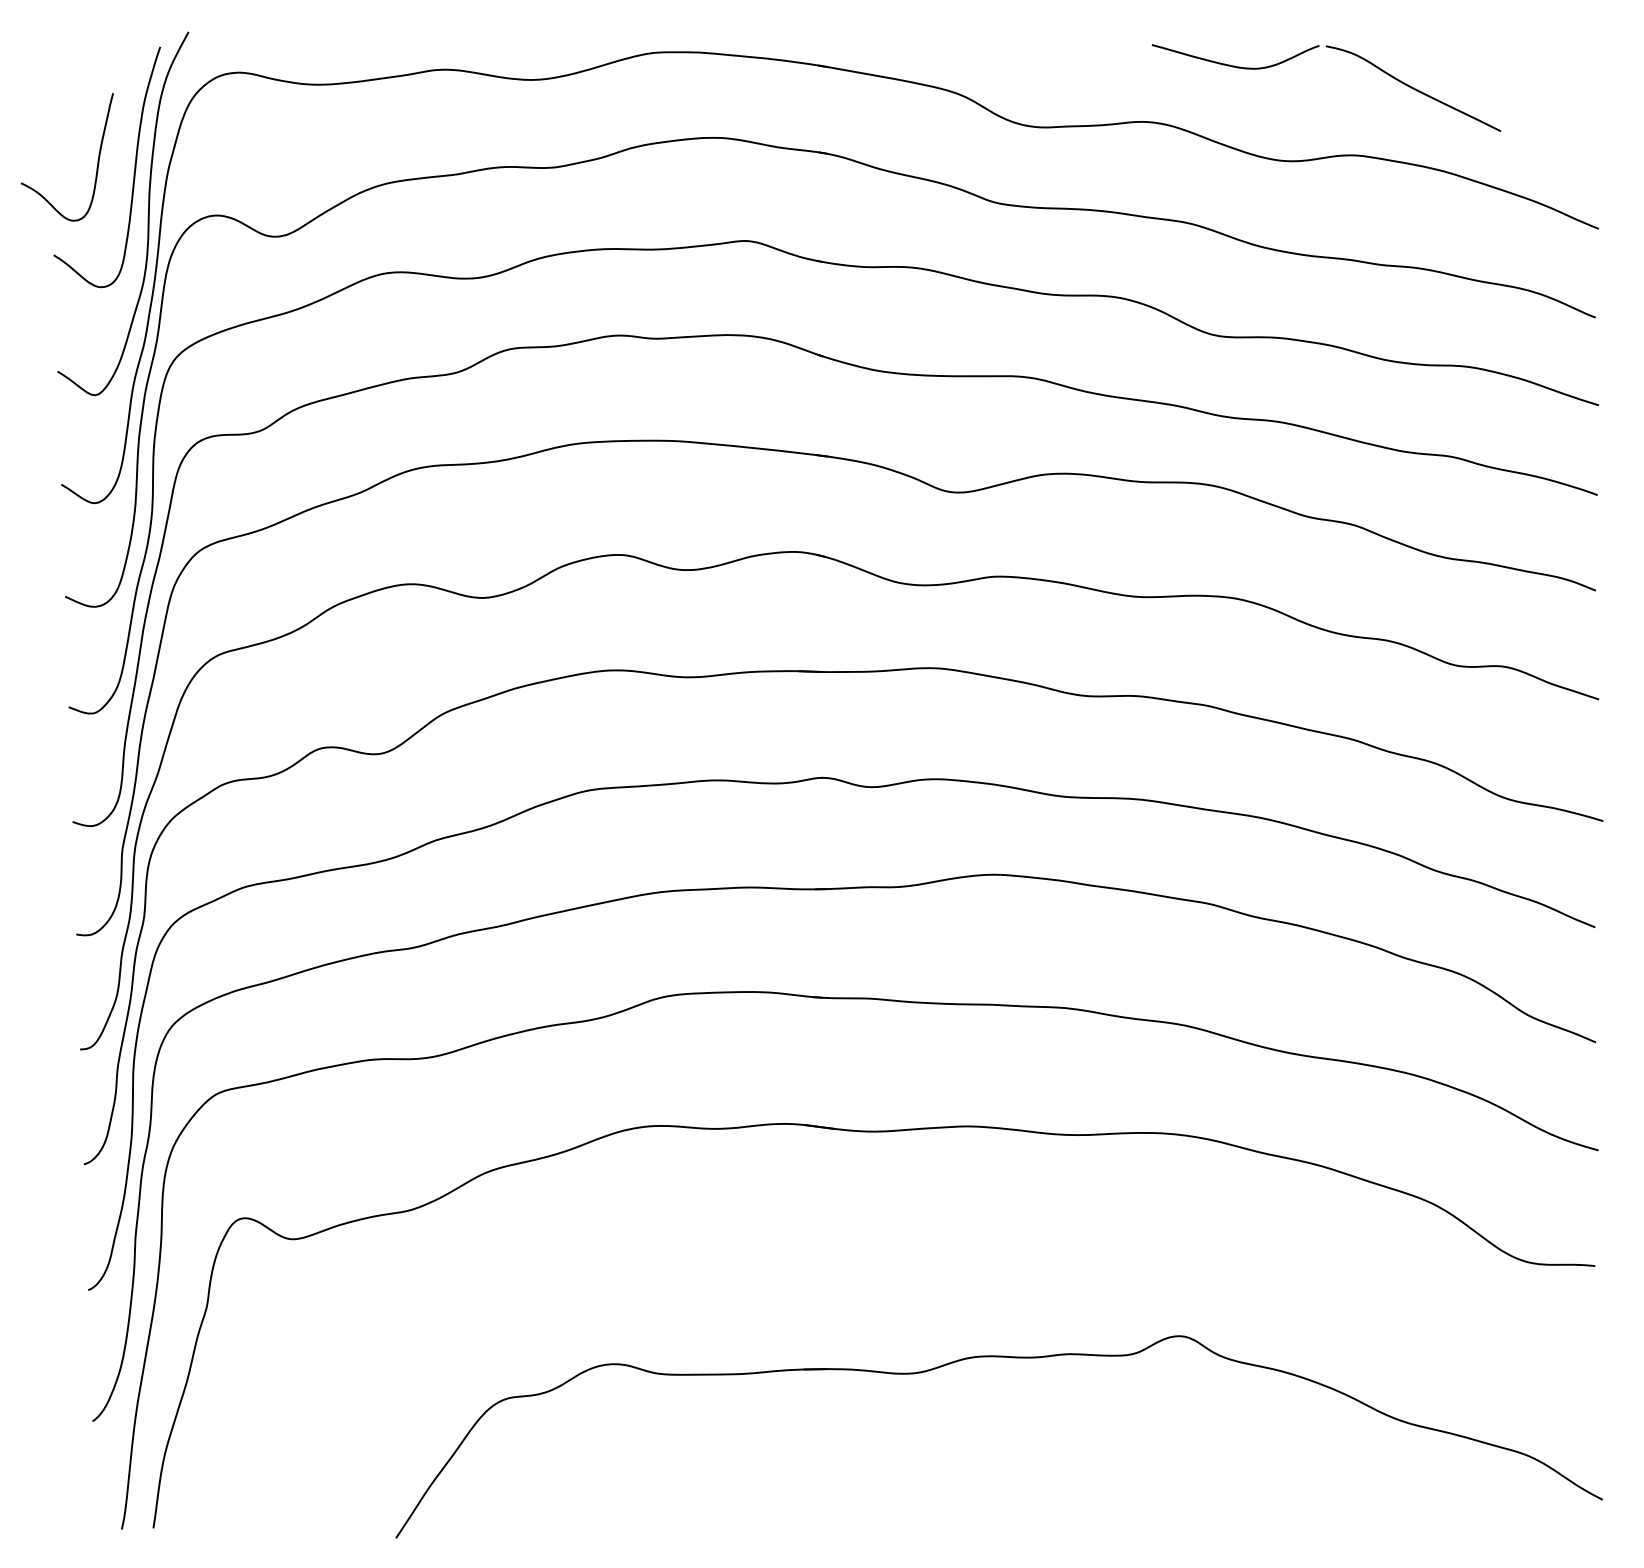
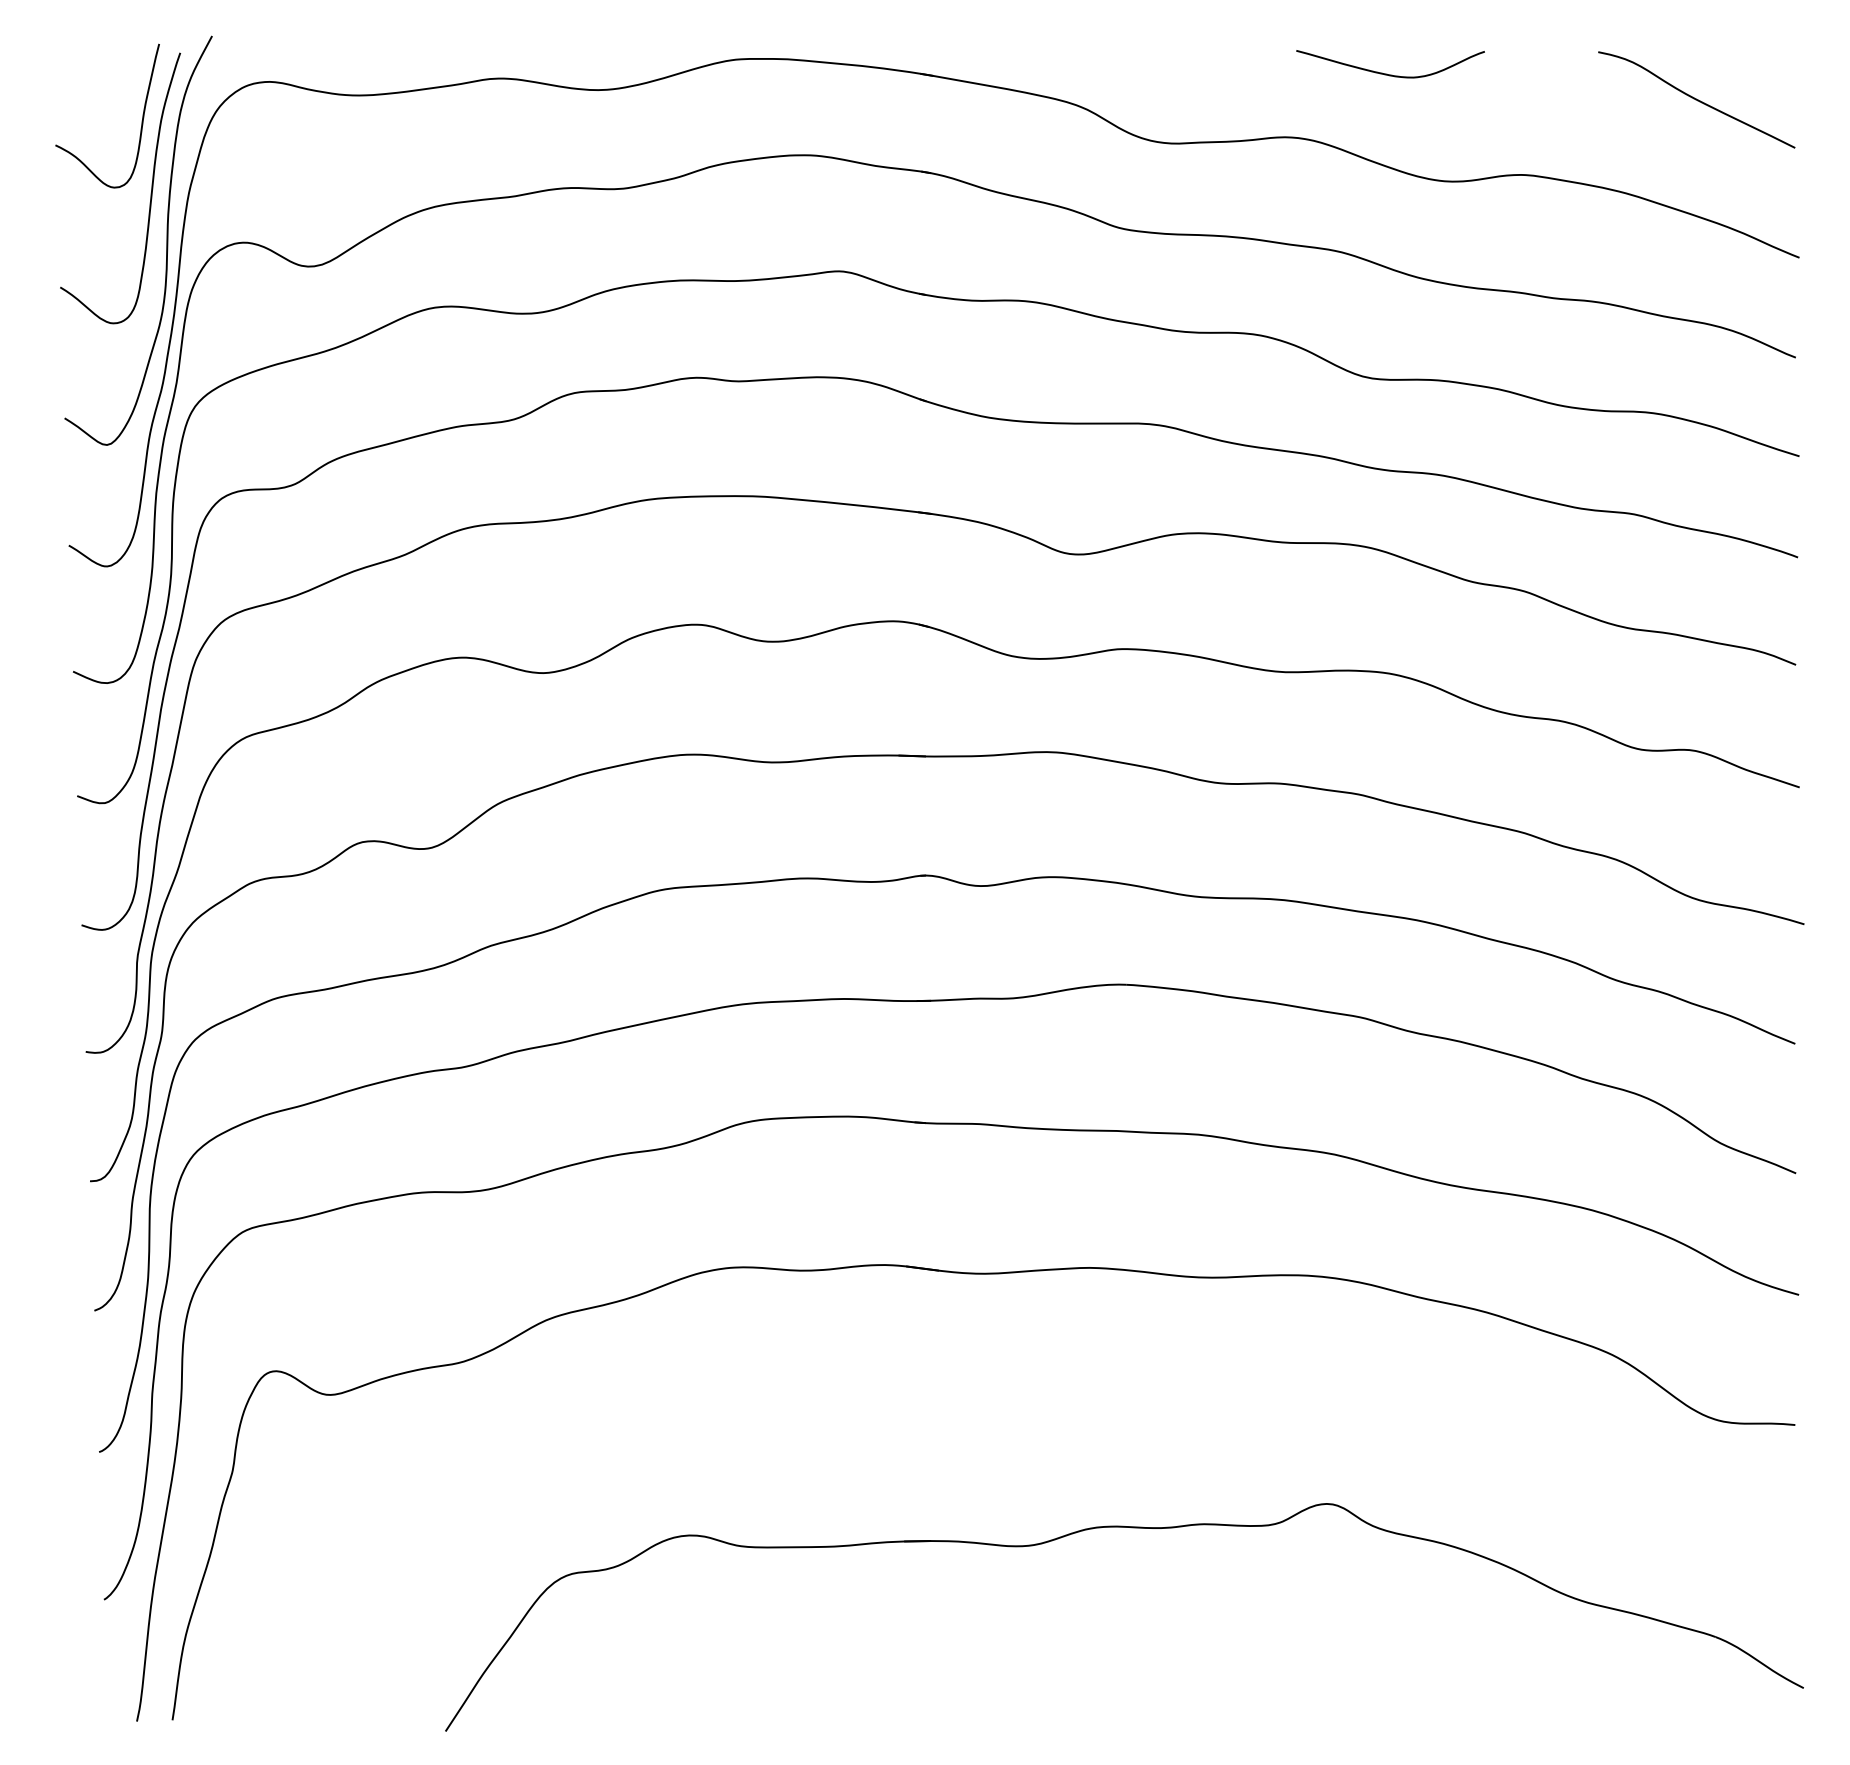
curve: (1413, 88) -> (1696, 99), moved
curve: (97, 161) -> (141, 120), moved

